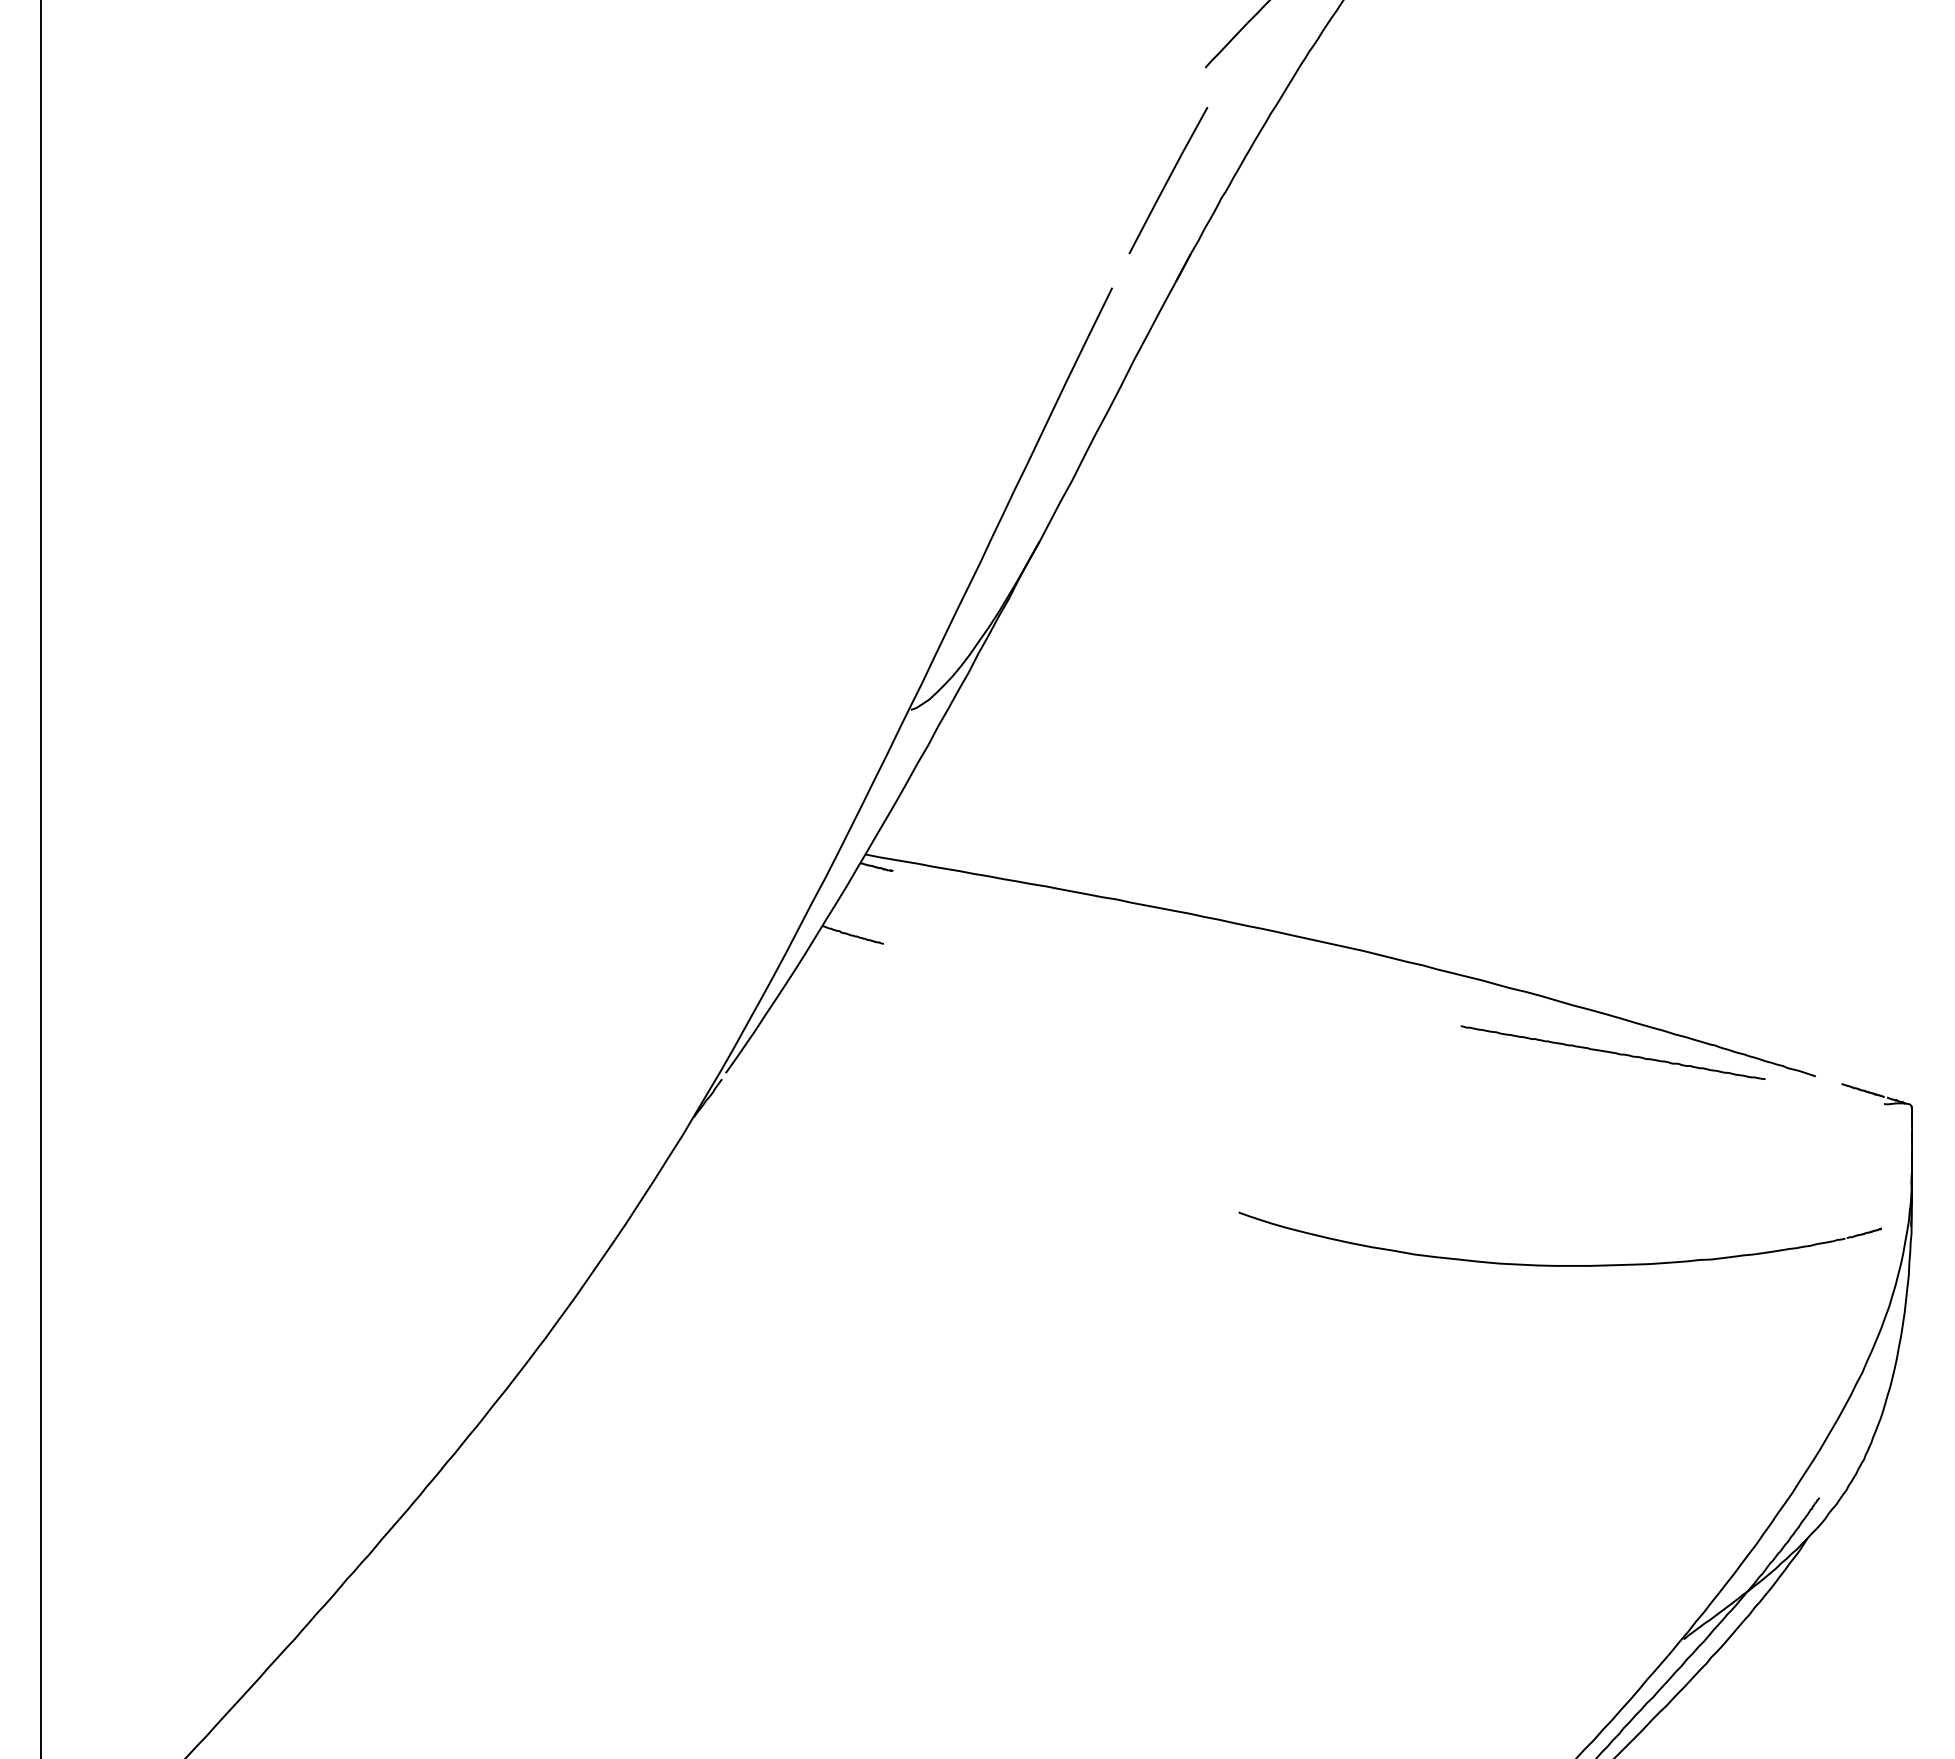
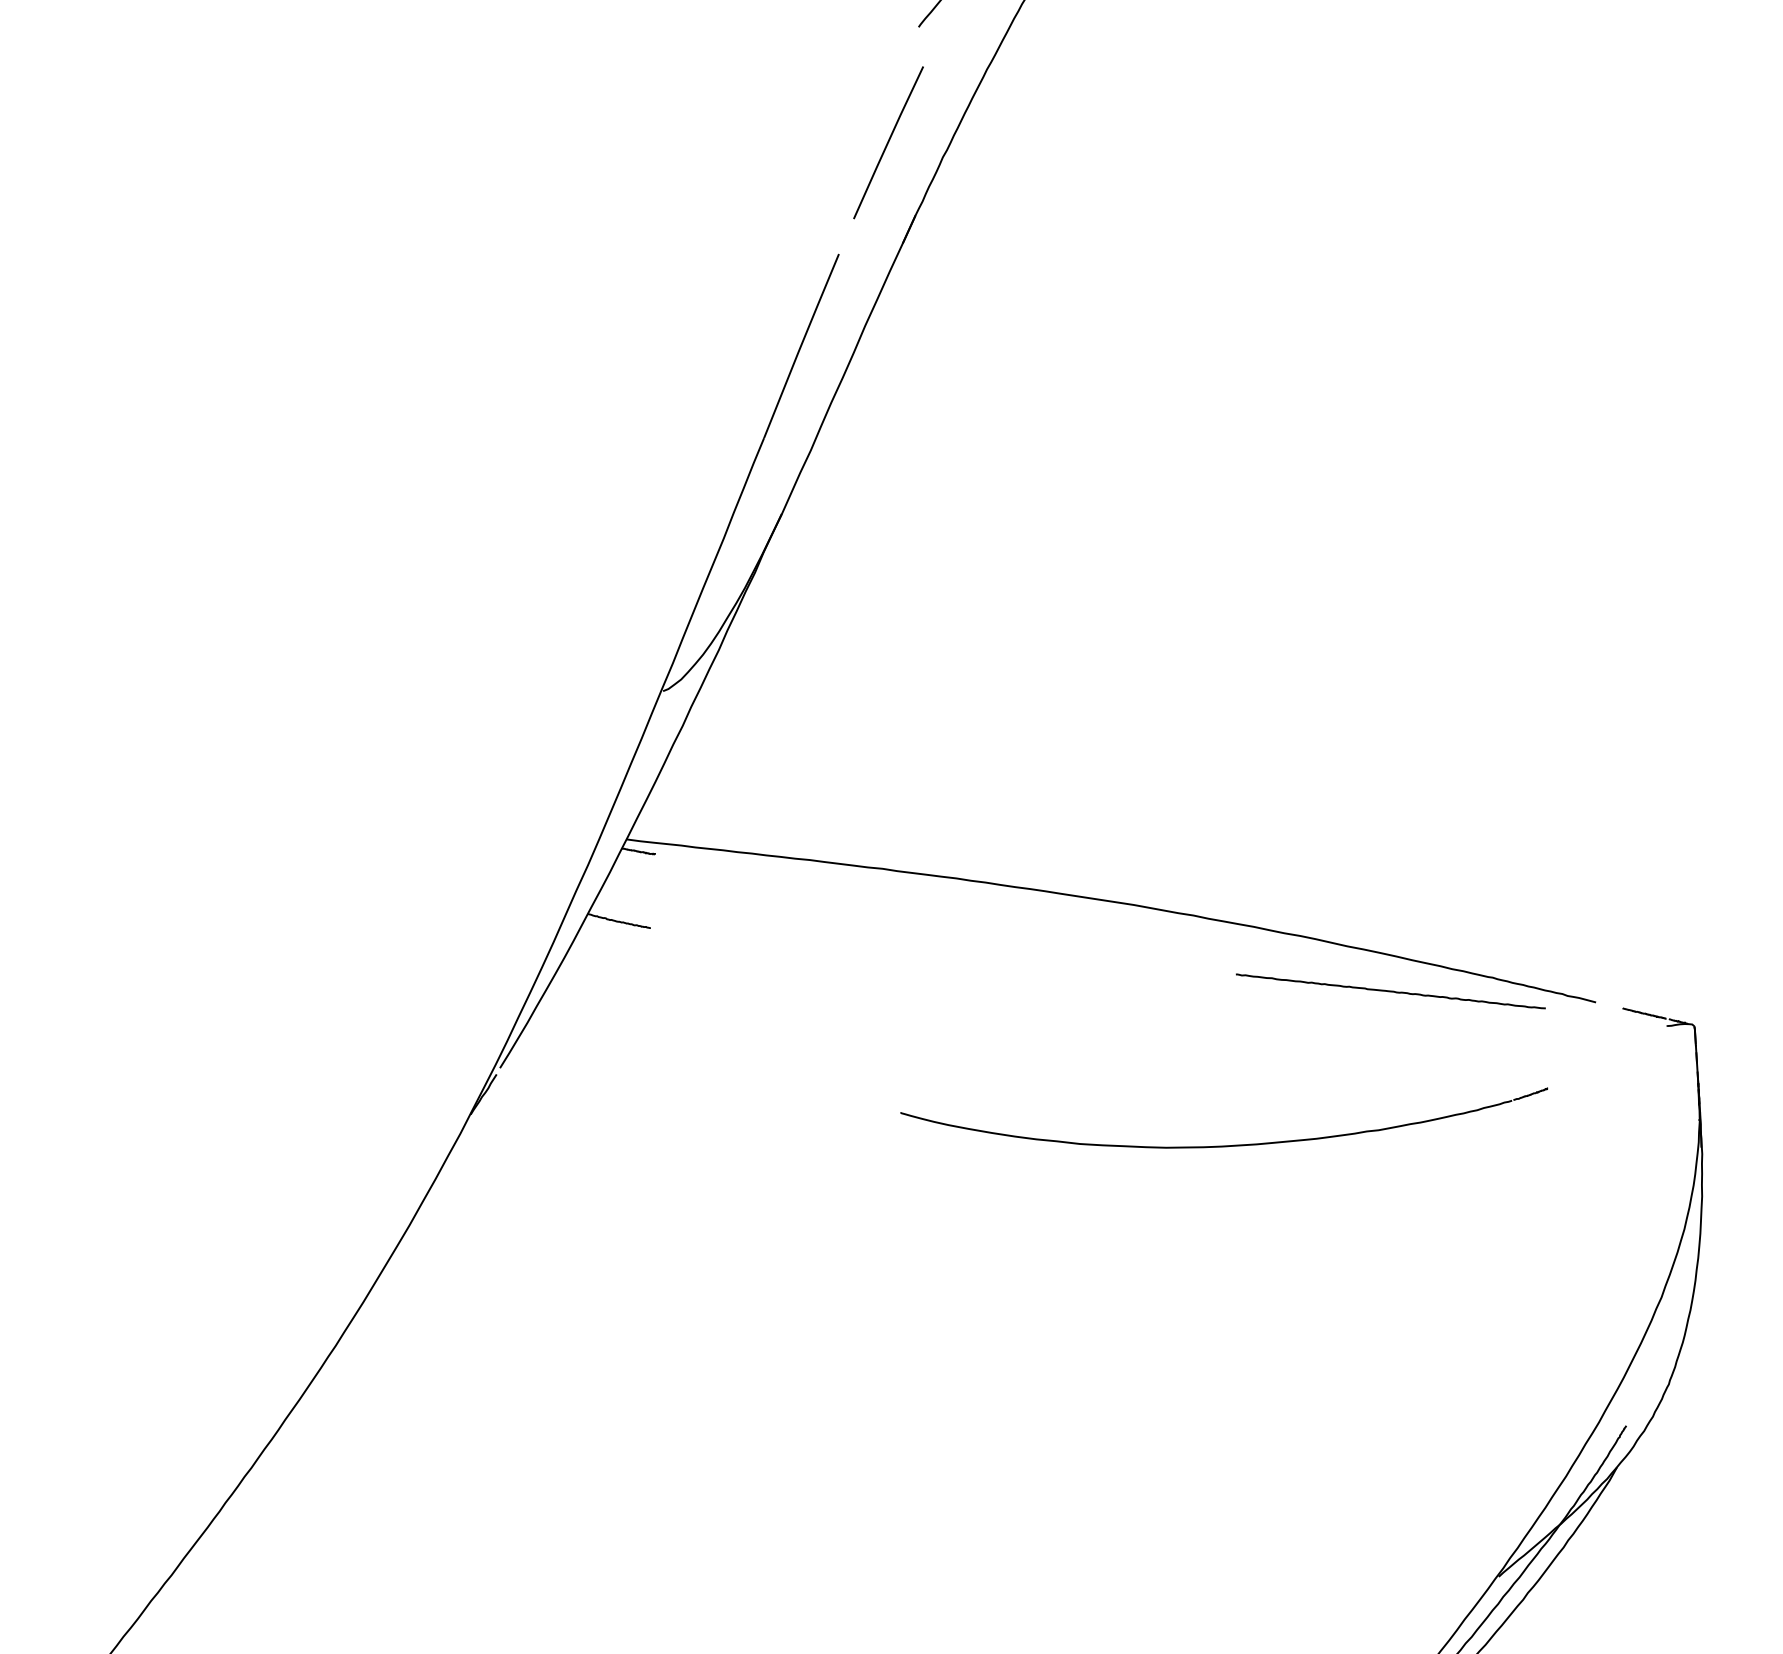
part: (1559, 1265) -> (1226, 1145), moved

